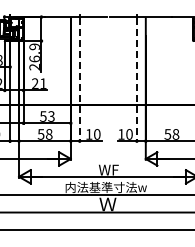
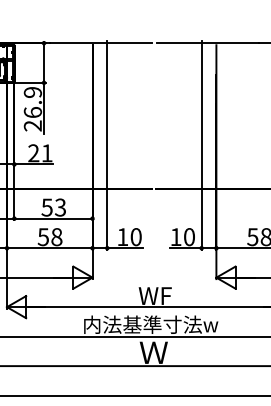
line: (79, 80) -> (106, 148), dashed -> solid
line: (136, 80) -> (201, 148), dashed -> solid

